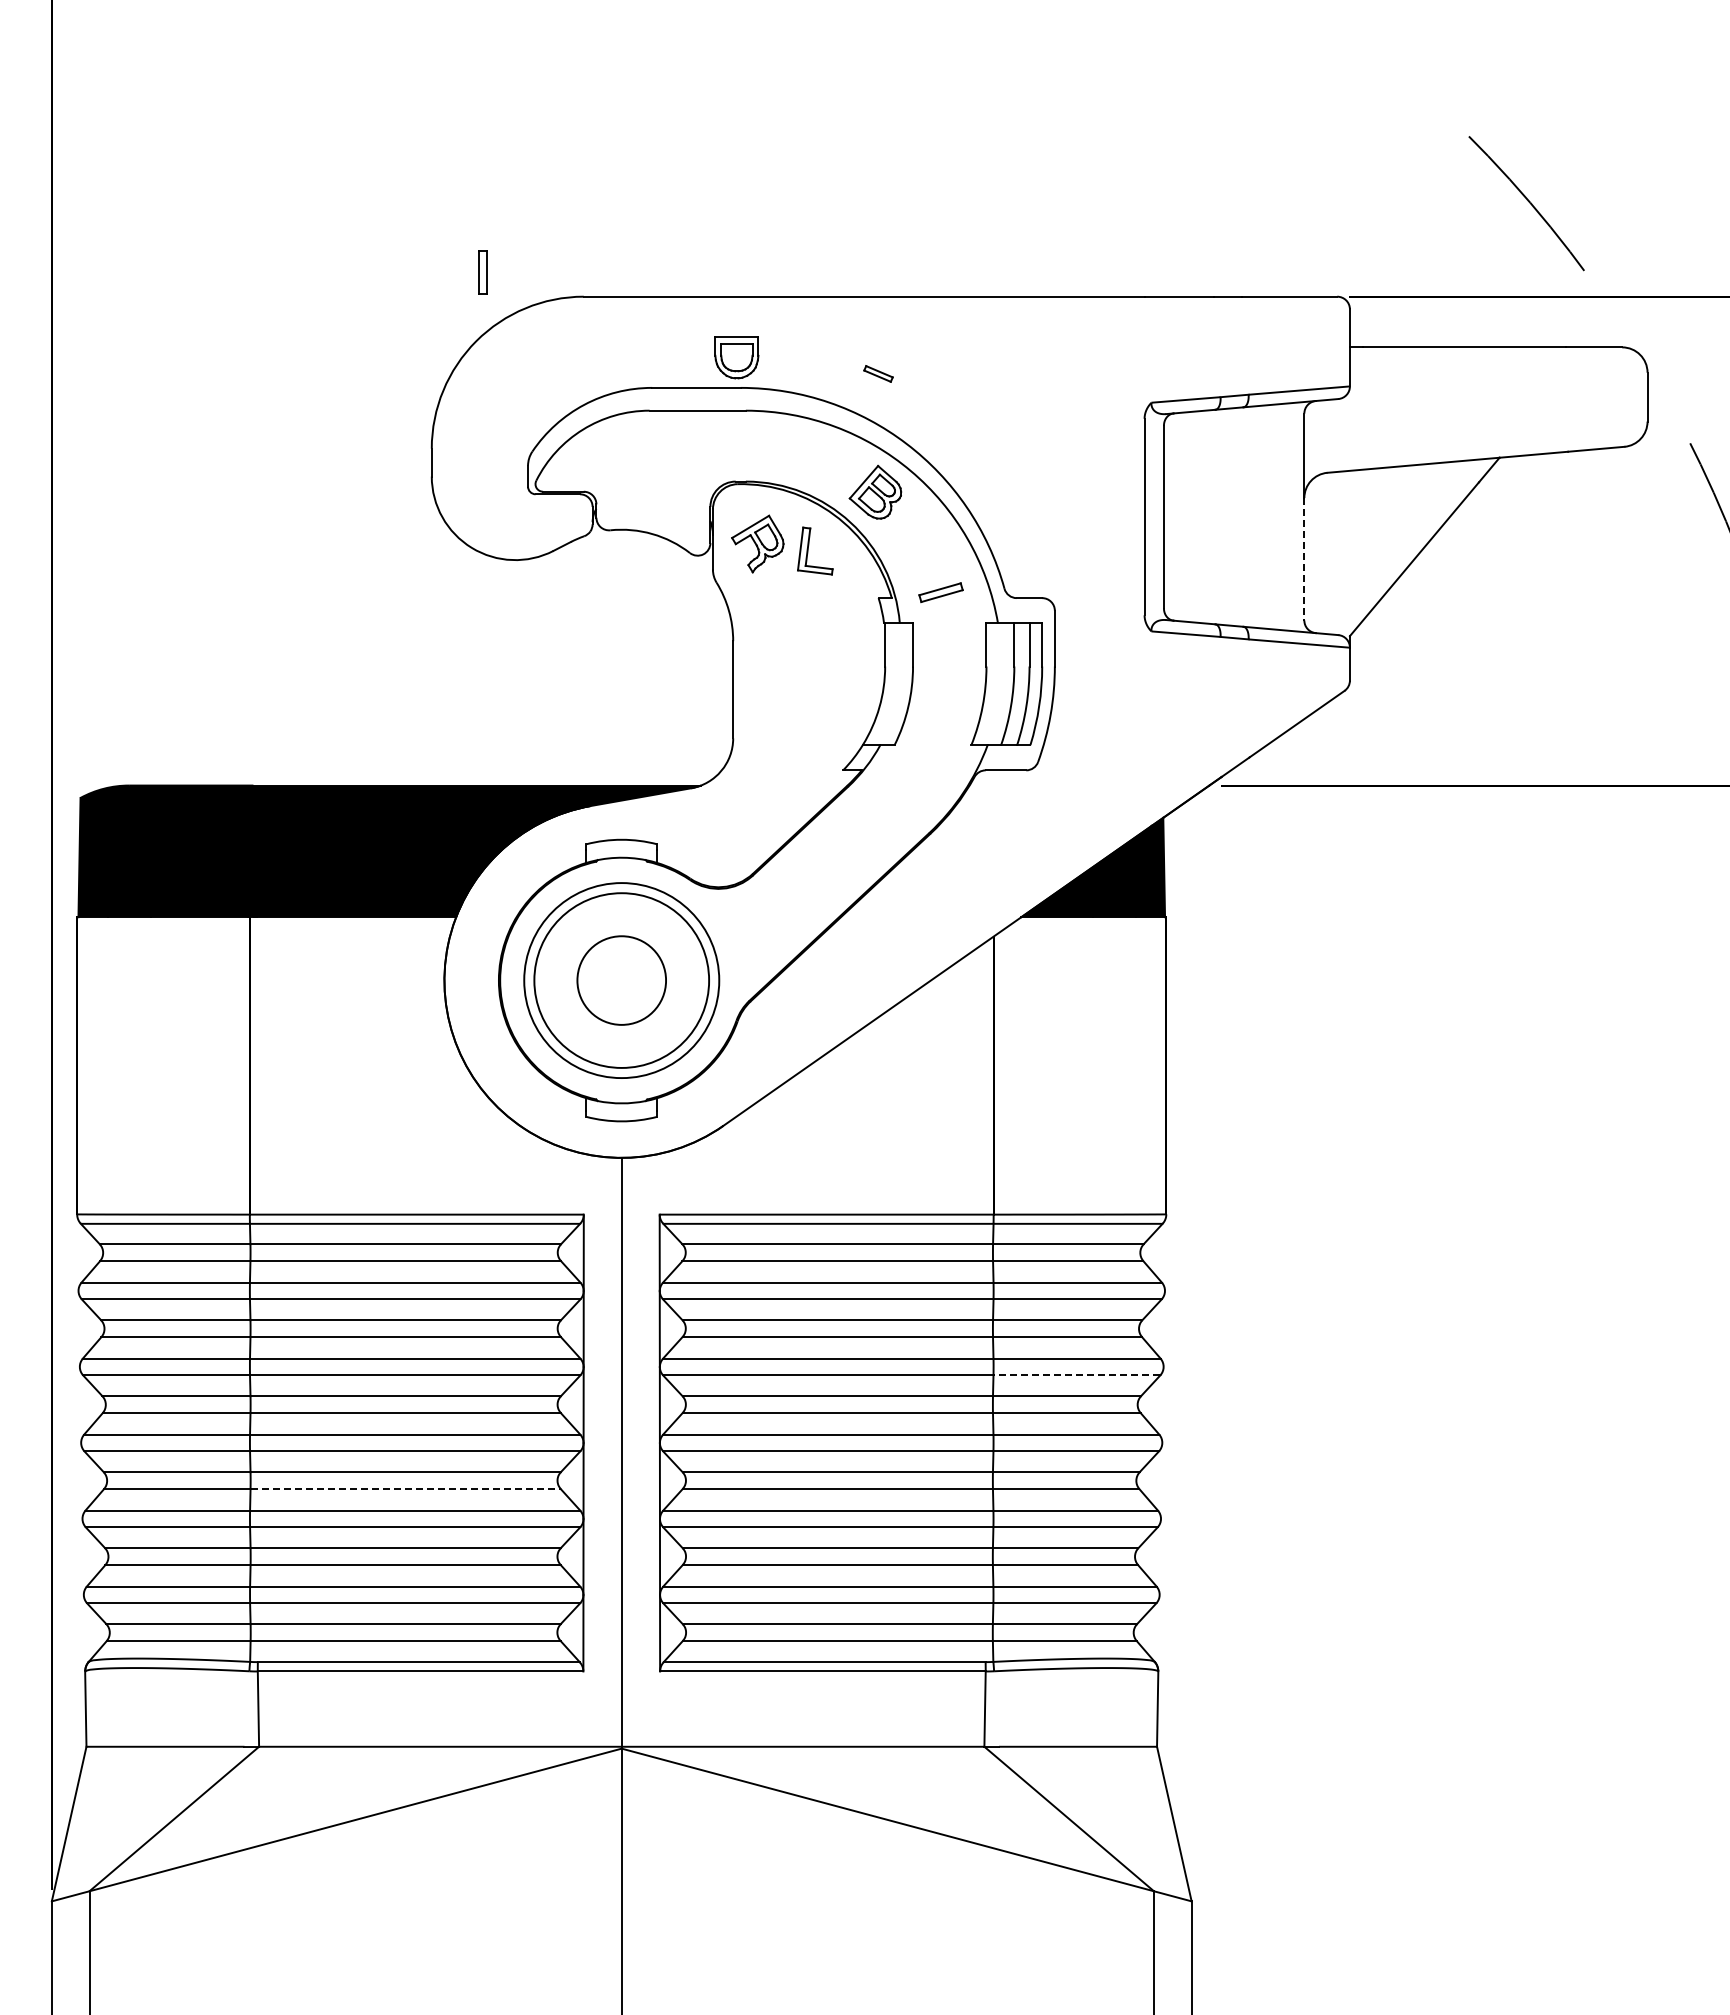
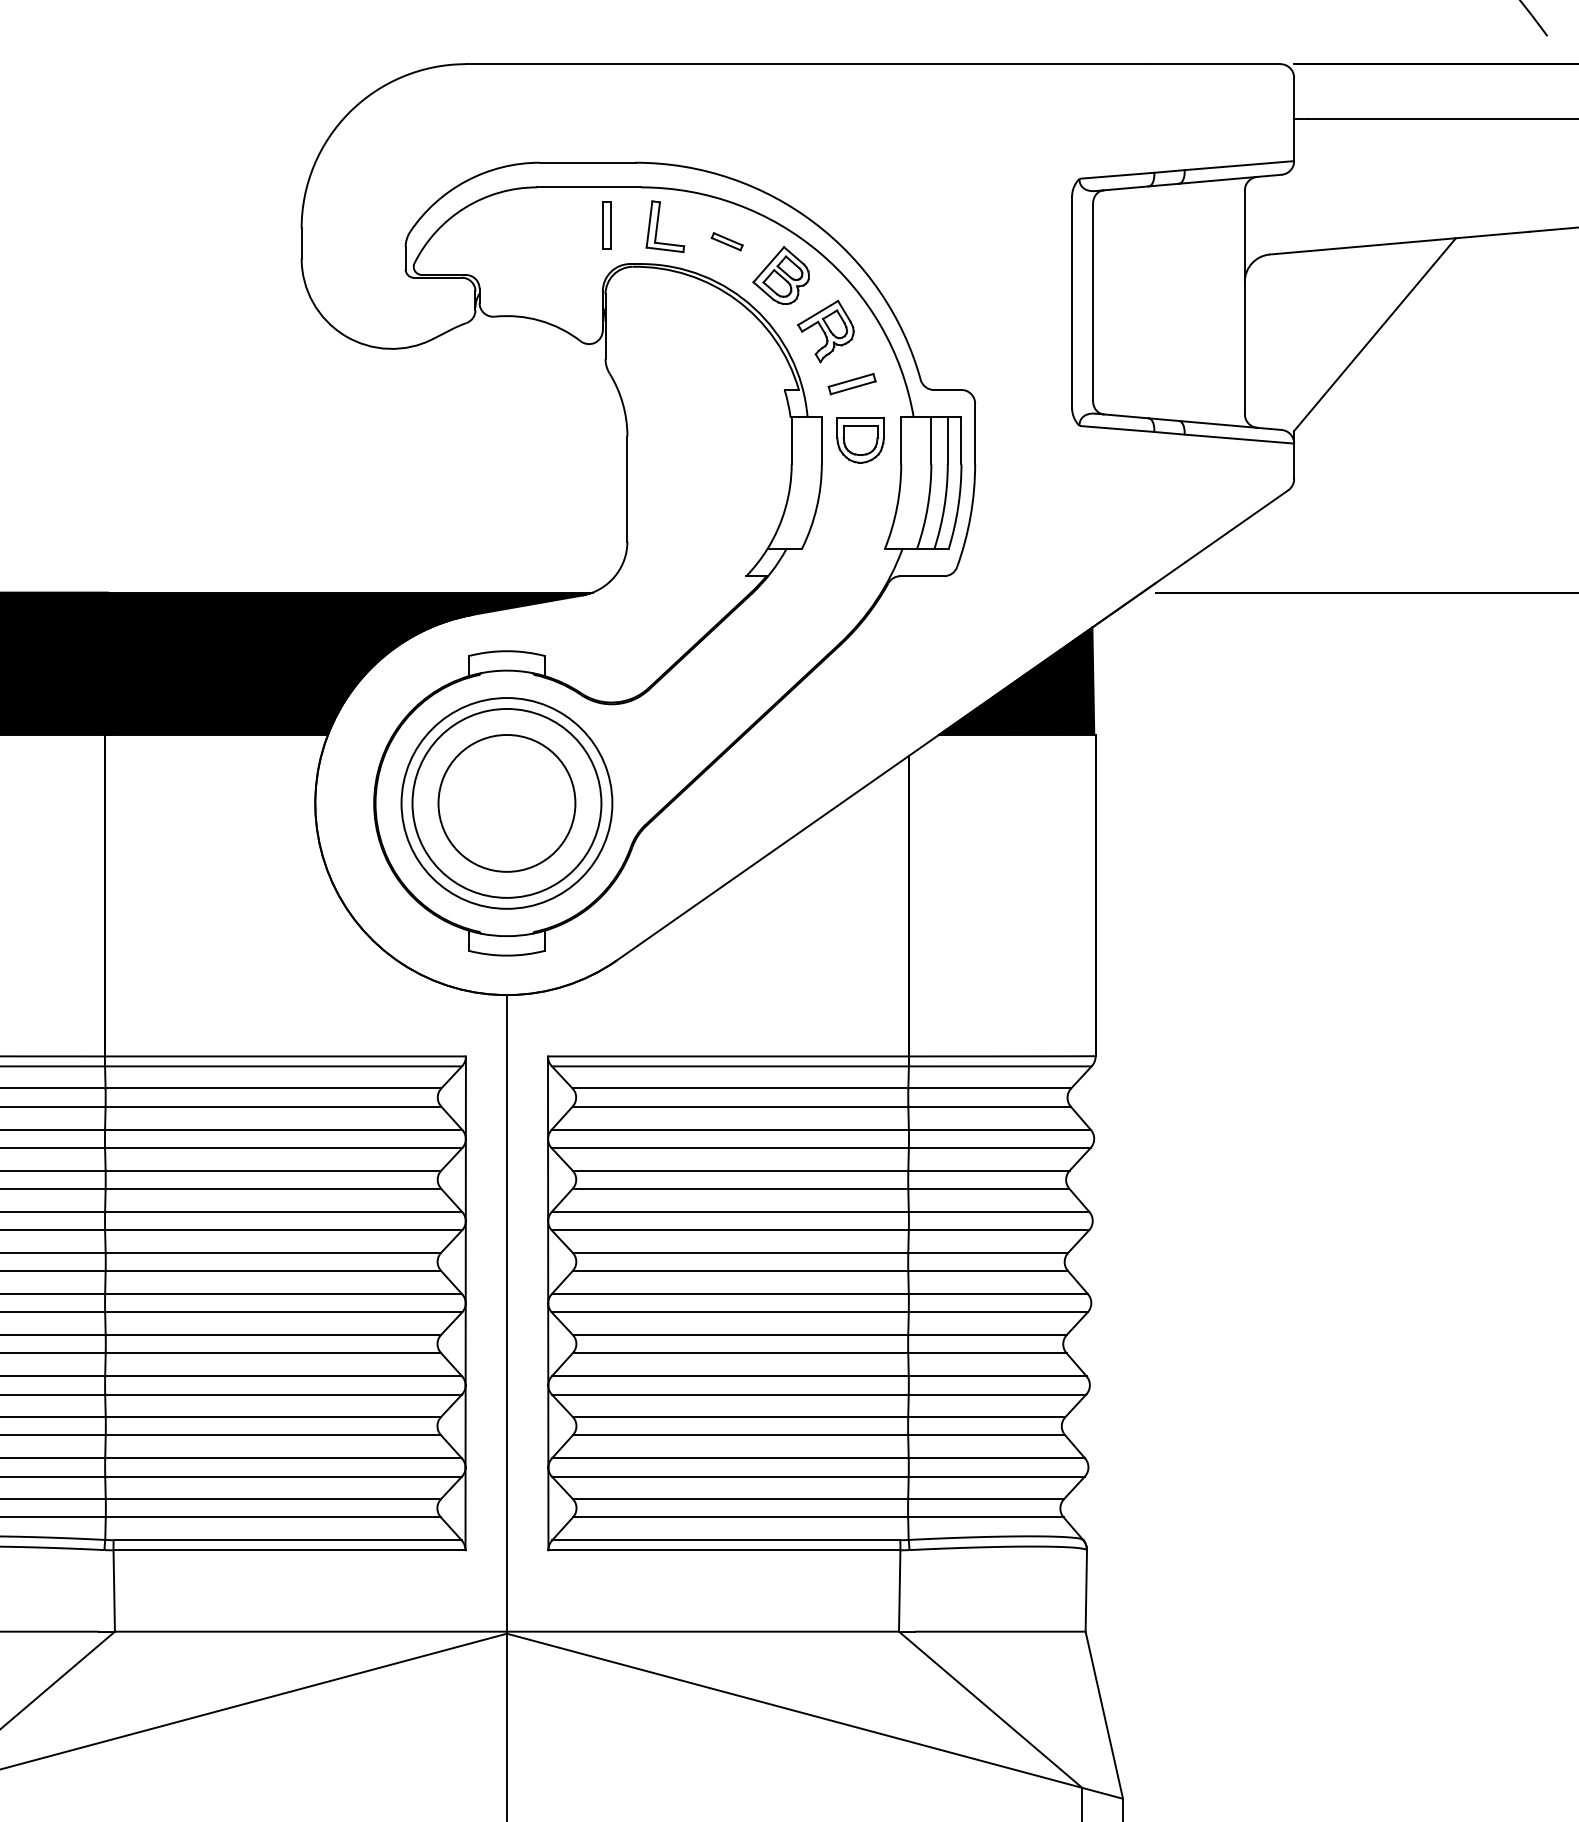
part: (482, 272) -> (606, 226), moved
part: (736, 357) -> (860, 440), moved
part: (878, 373) -> (727, 241), moved
part: (757, 543) -> (825, 330), moved
part: (808, 550) -> (658, 226), moved
line: (1304, 559) -> (1245, 348), dashed -> solid
circle: (621, 980) -> (506, 803), size x1.43
line: (1076, 1375) -> (998, 1230), dashed -> solid
line: (406, 1489) -> (274, 1353), dashed -> solid

